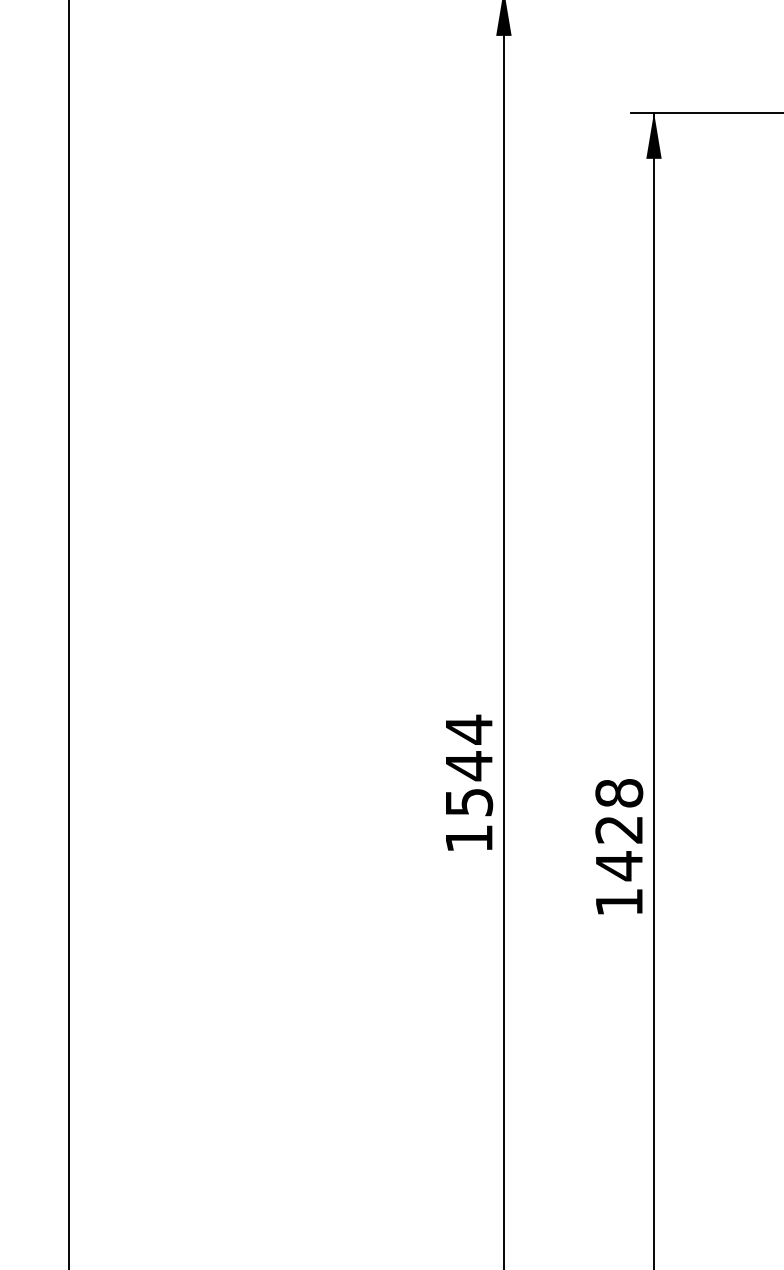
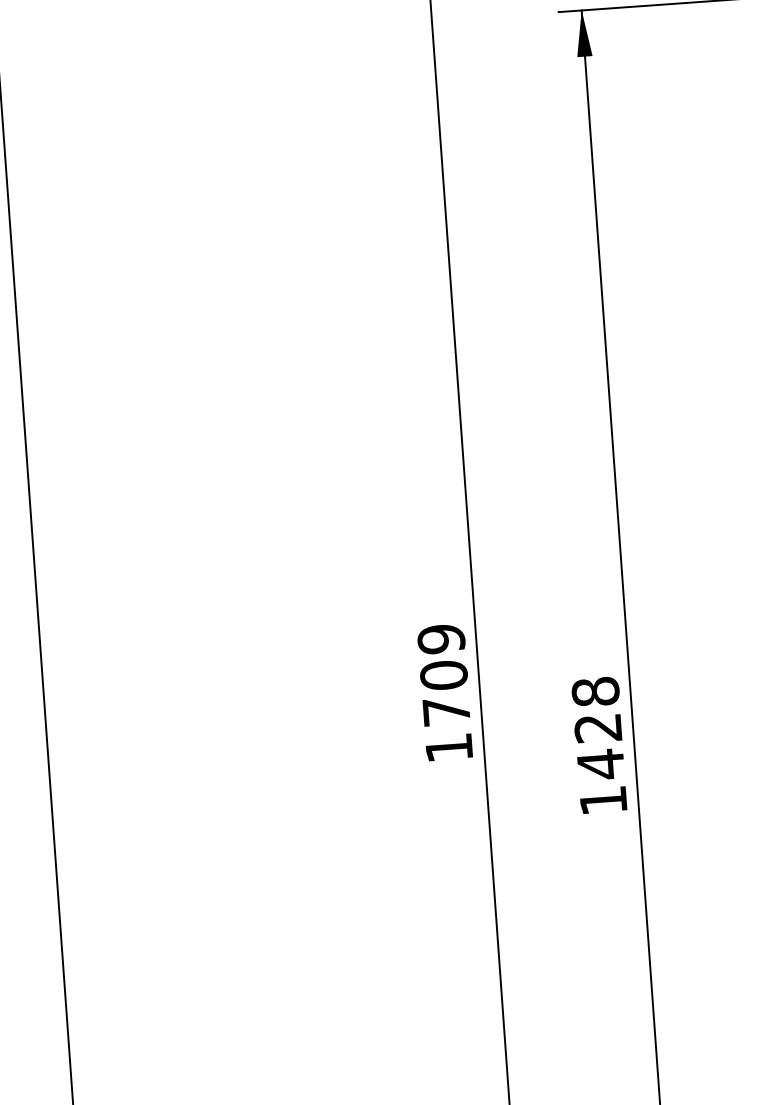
text: (469, 765) -> (444, 674), 1544 -> 1709

